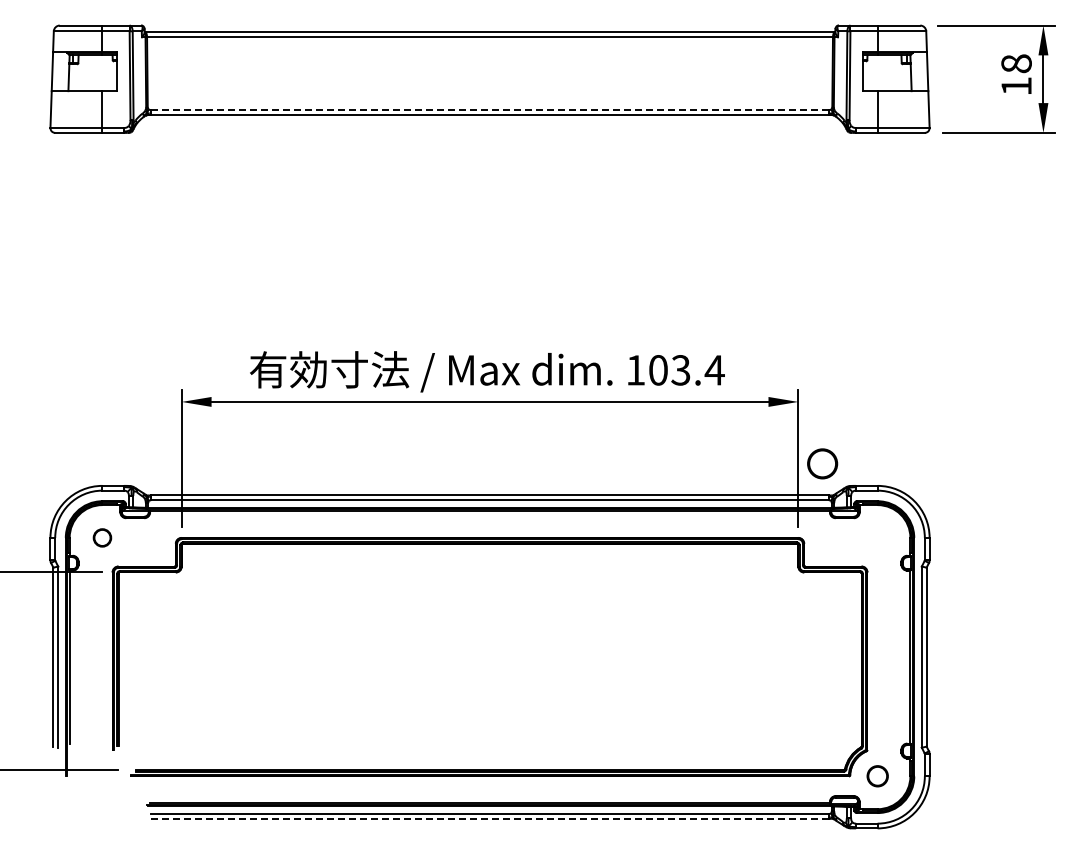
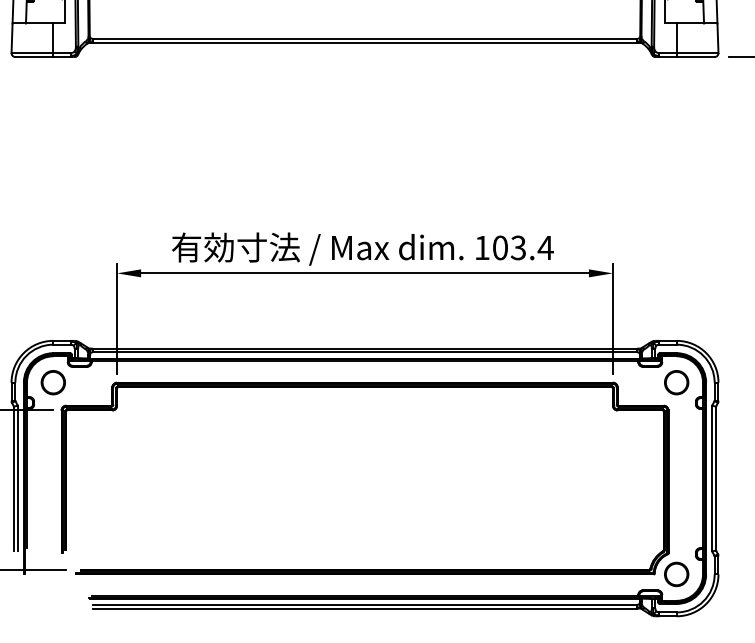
line: (490, 110) -> (365, 39), dashed -> solid
circle: (822, 463) -> (676, 382), moved
circle: (102, 537) -> (53, 382), size x1.67
part: (877, 775) -> (676, 573), size x1.43
line: (490, 818) -> (365, 608), dashed -> solid

